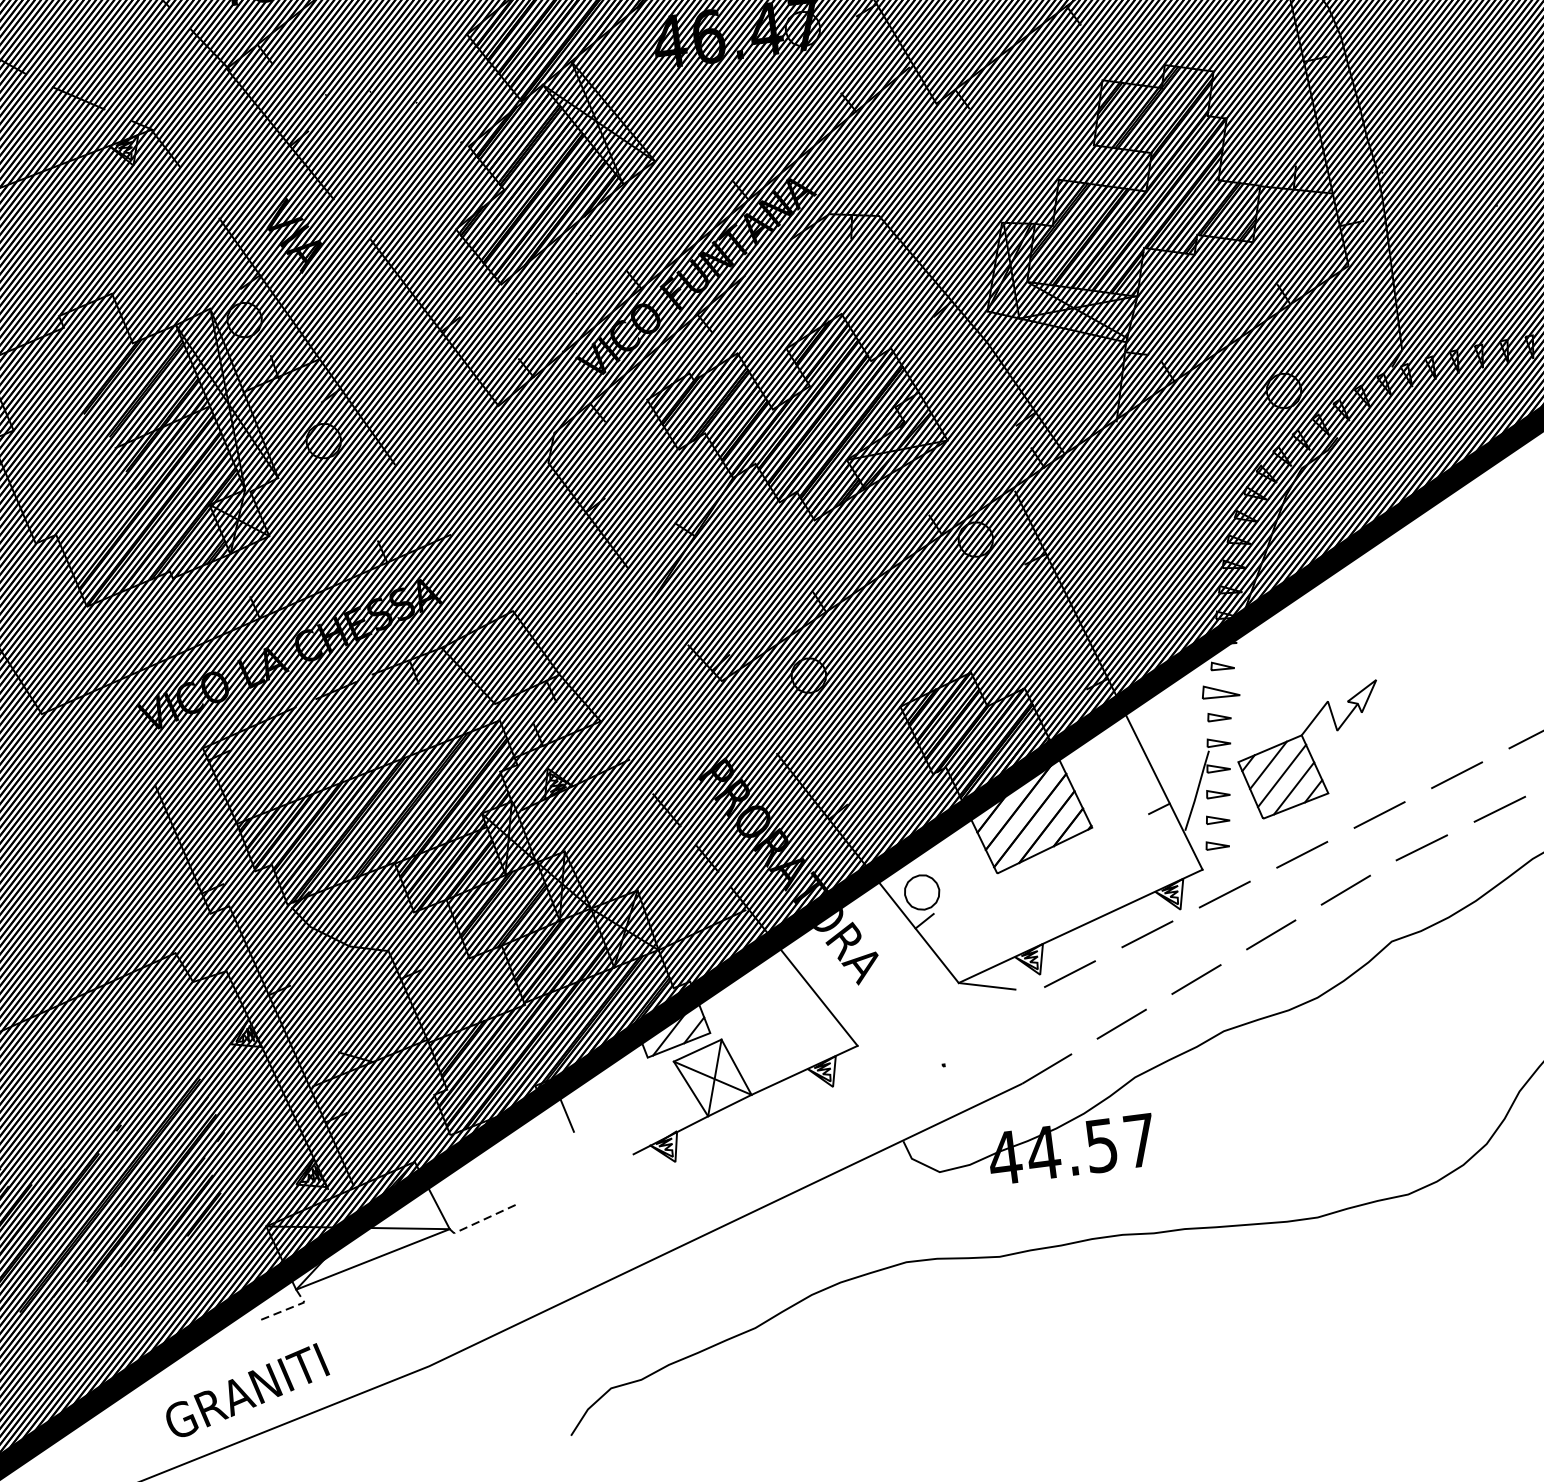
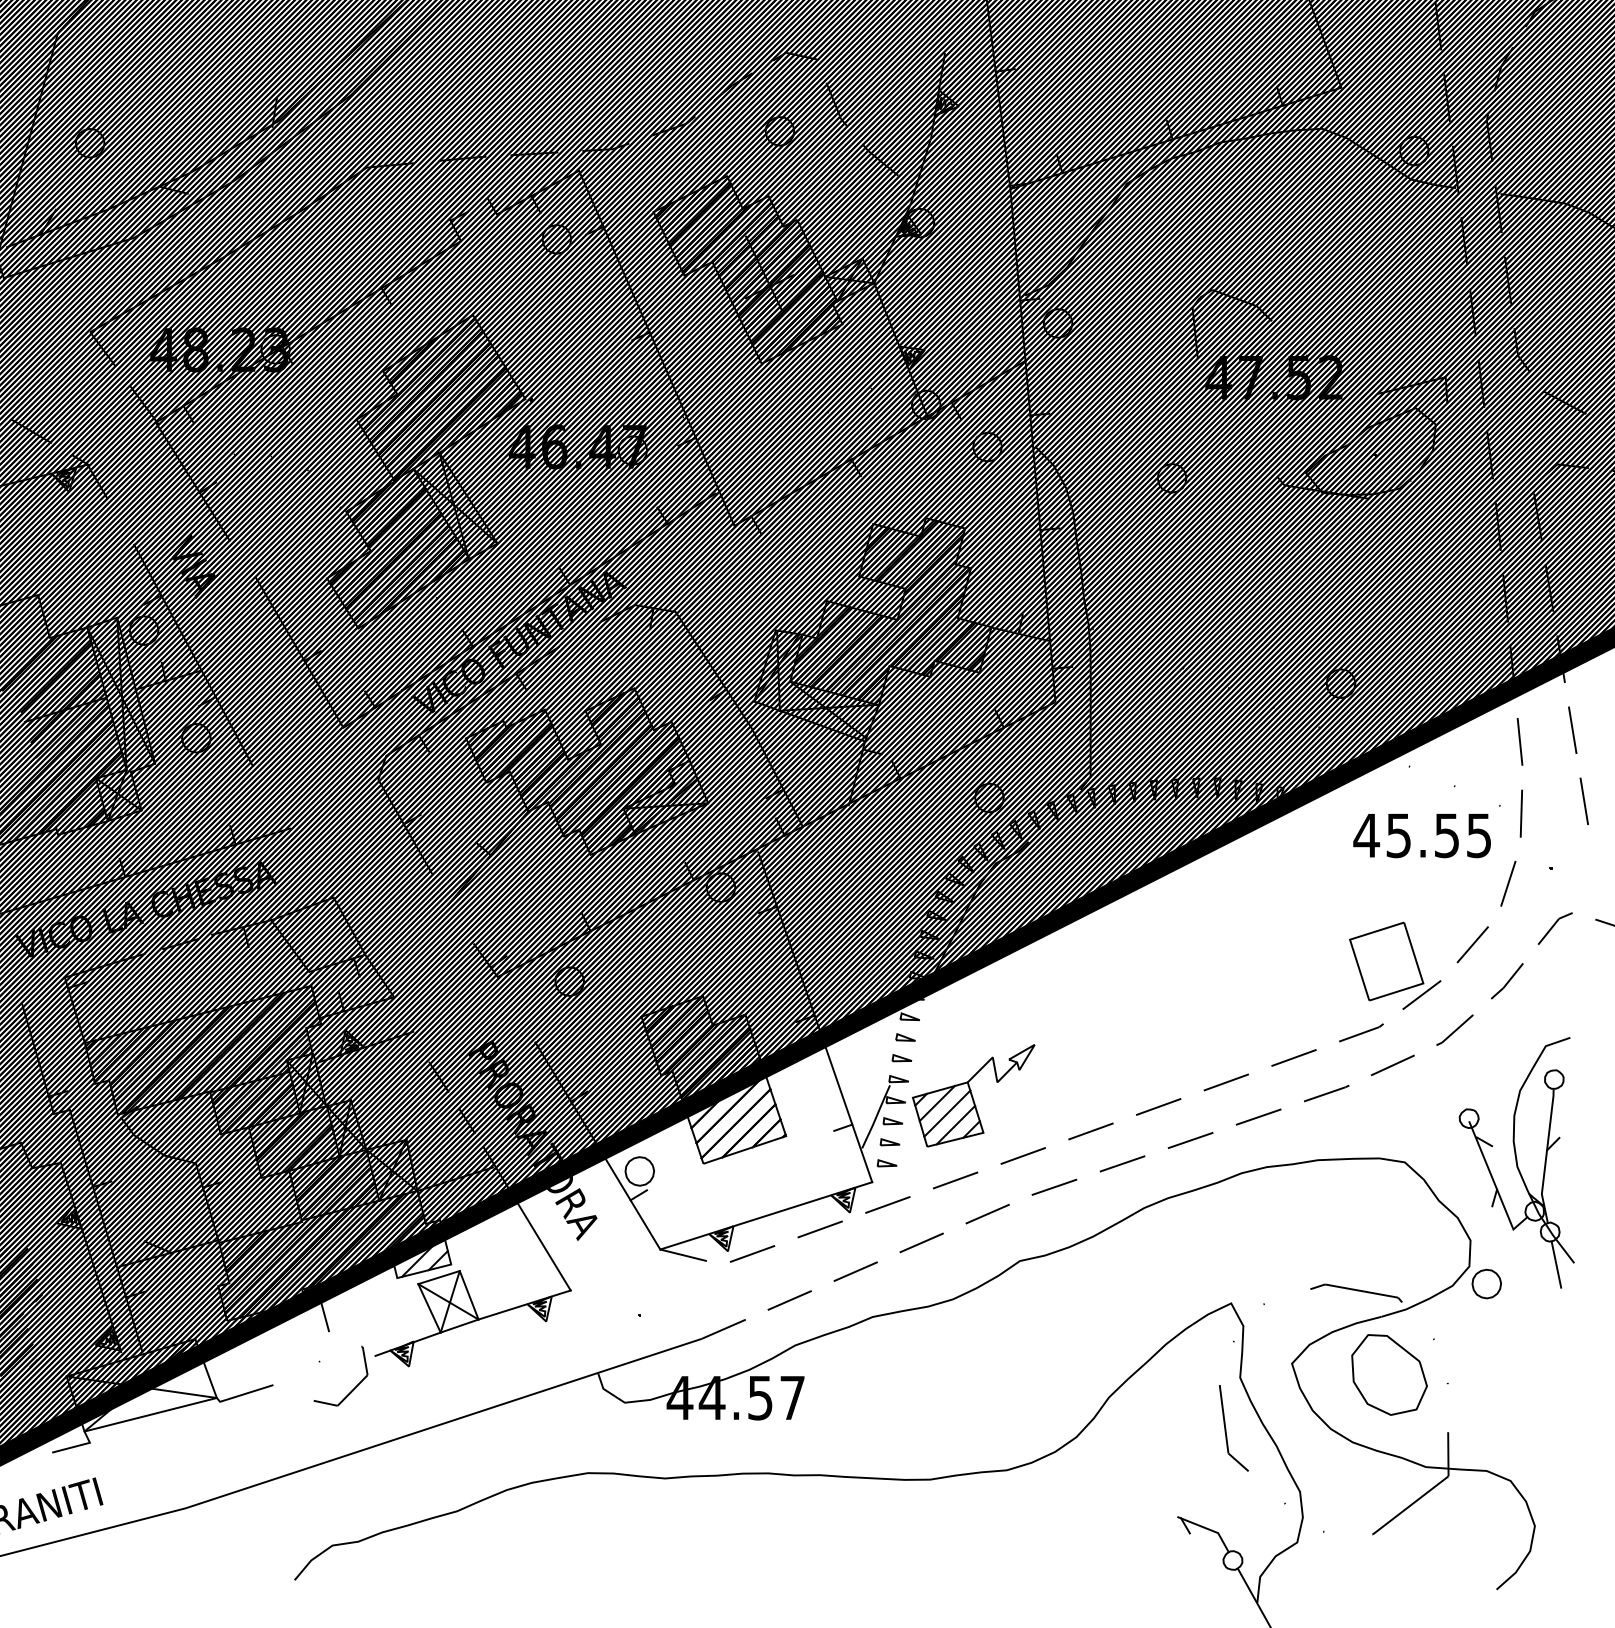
part: (1220, 691) -> (905, 1037), size x0.62
part: (612, 1196) -> (353, 1388), added
line: (481, 1220) -> (243, 1394), dashed -> solid
line: (290, 1308) -> (77, 1446), dashed -> solid

